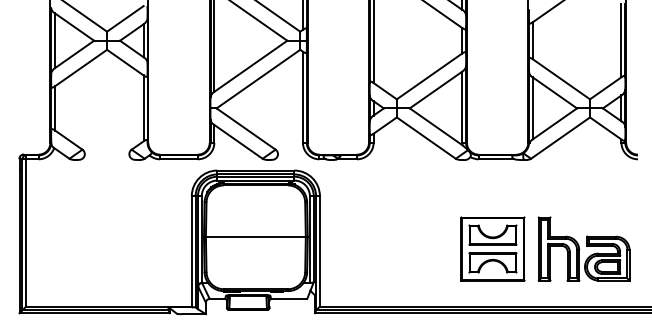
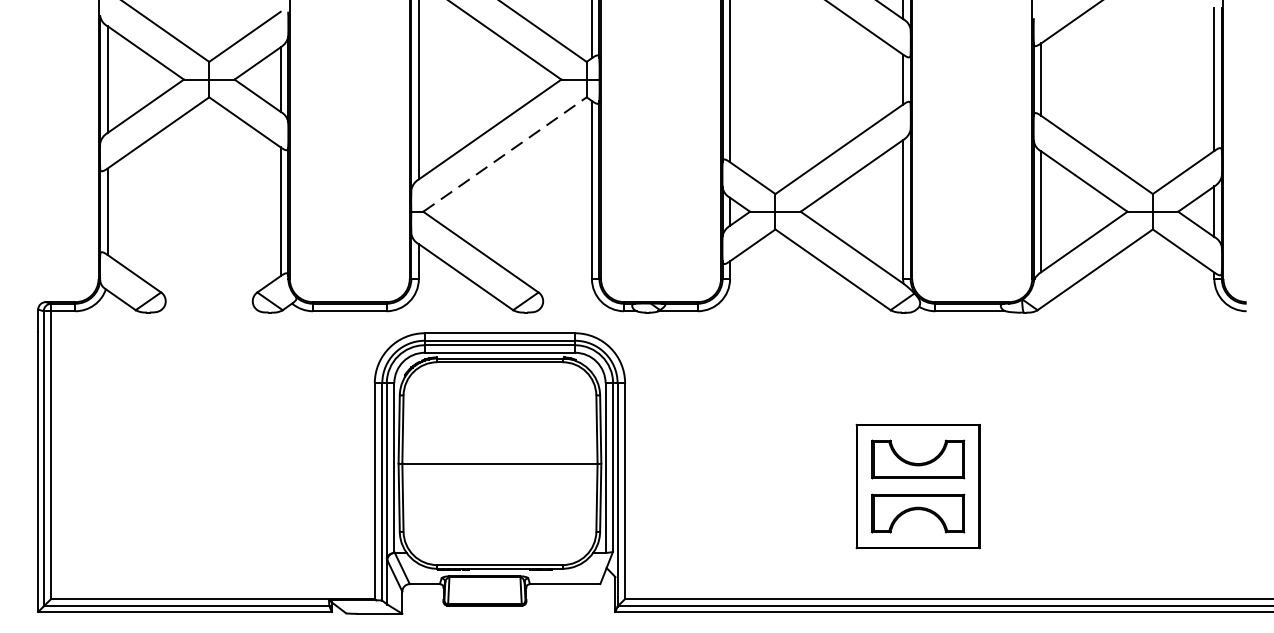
line: (258, 78) -> (505, 153), solid -> dashed
part: (492, 248) -> (917, 485), moved
part: (583, 248) -> (1140, 485), removed

